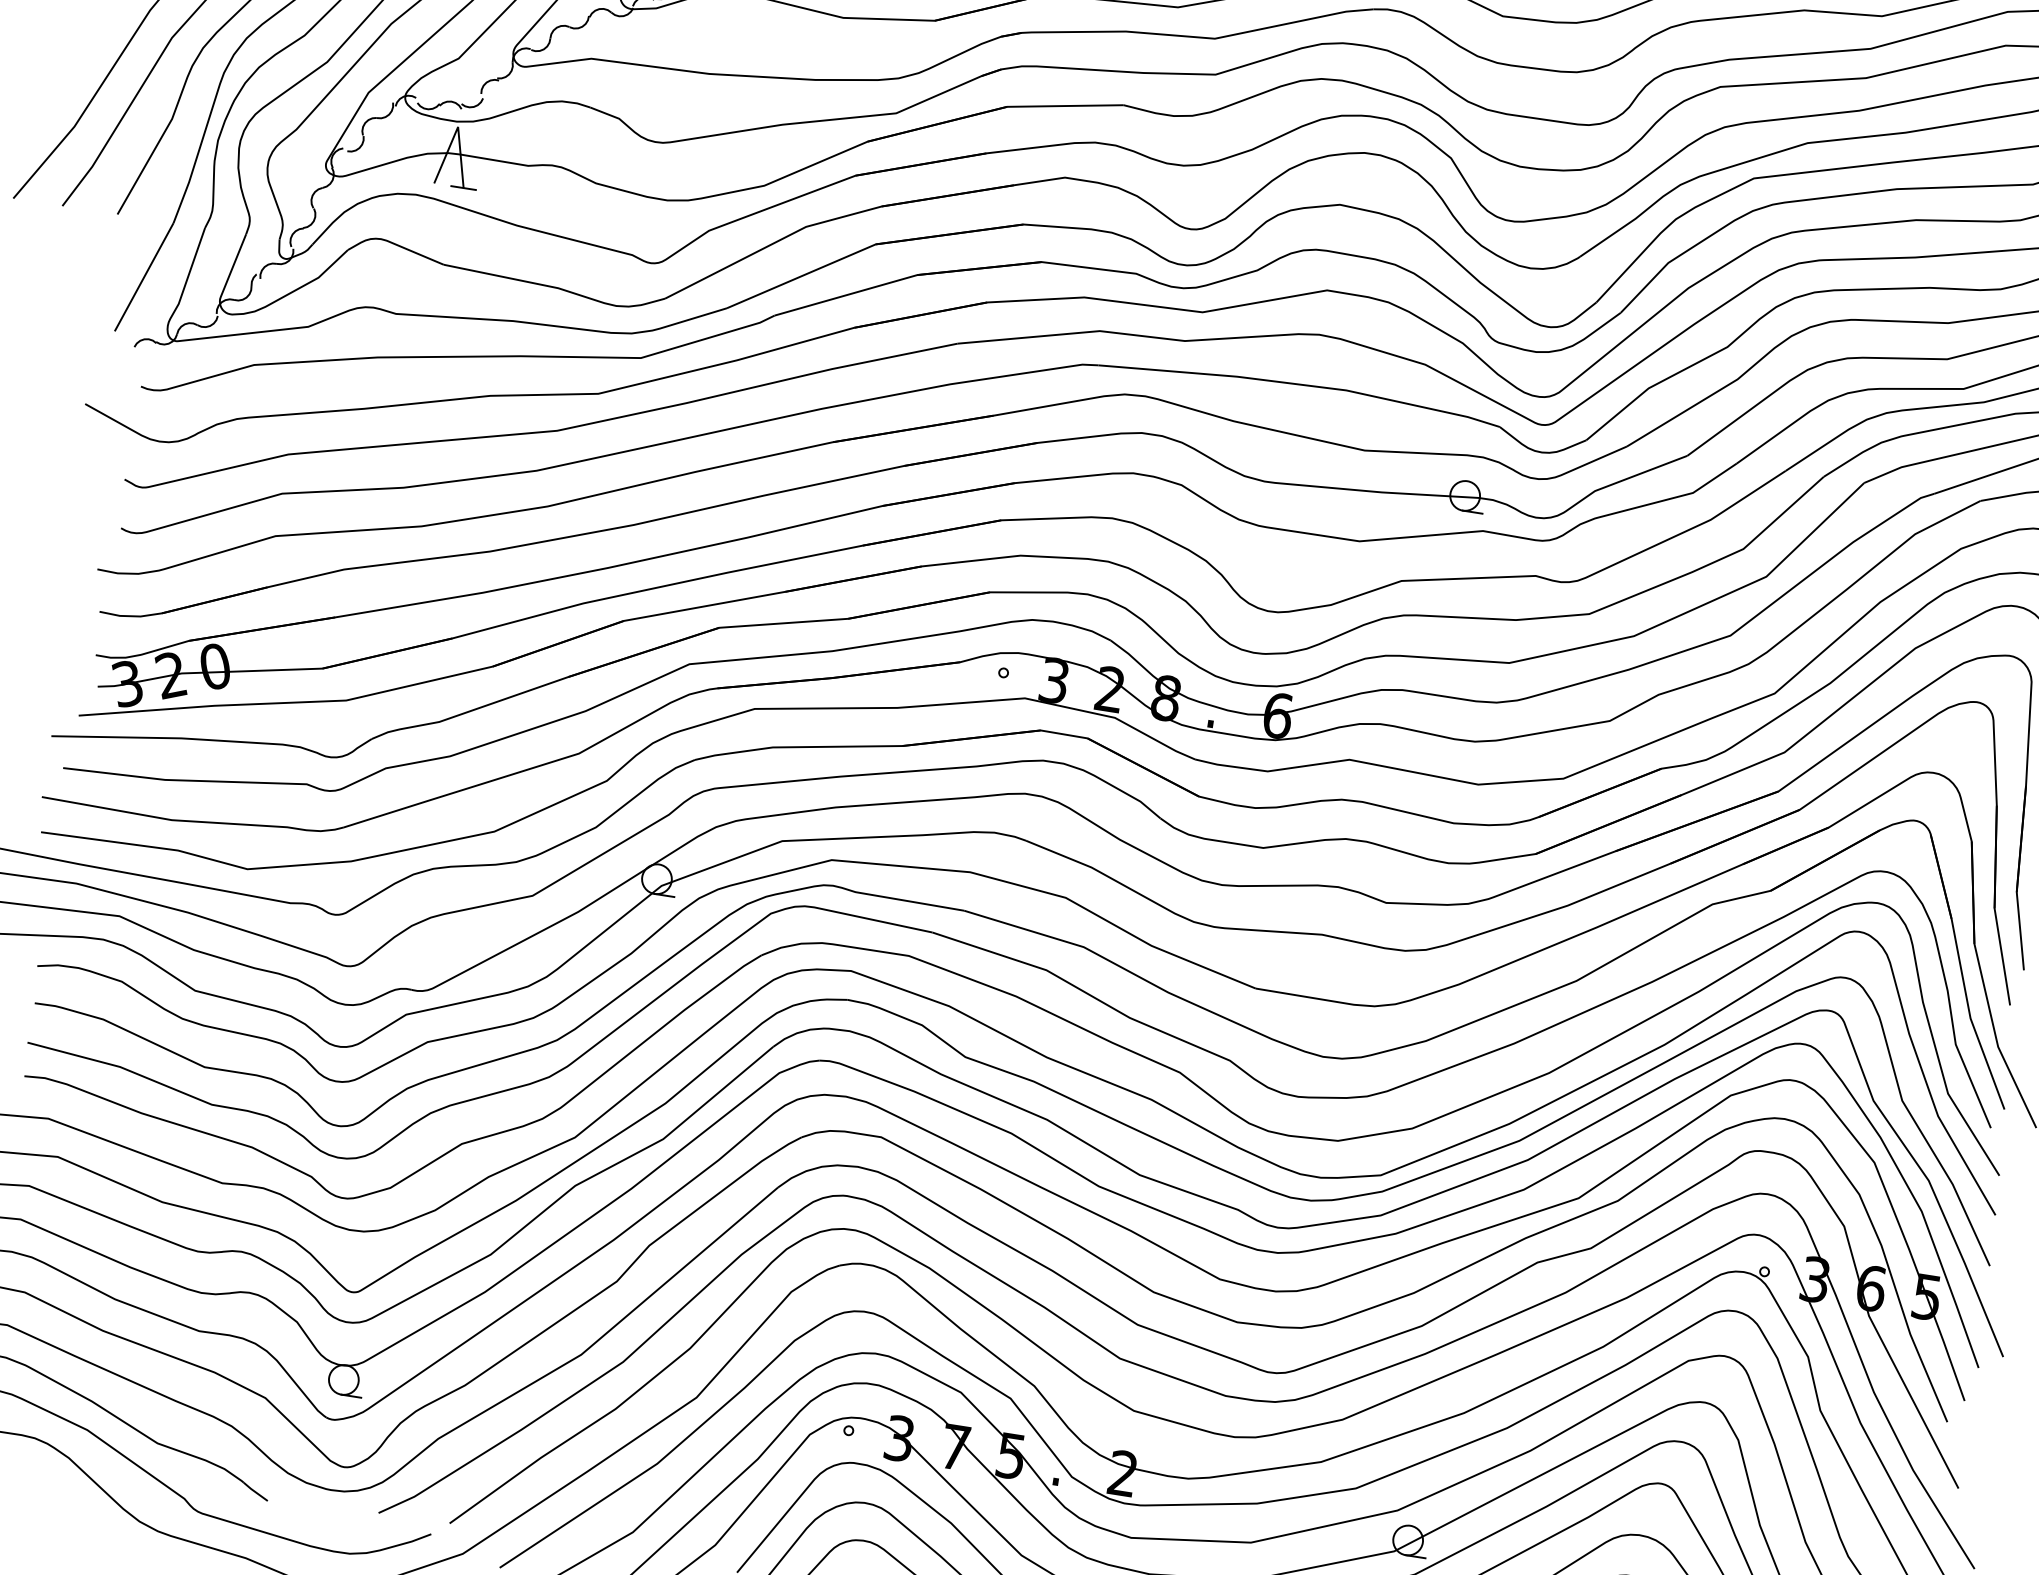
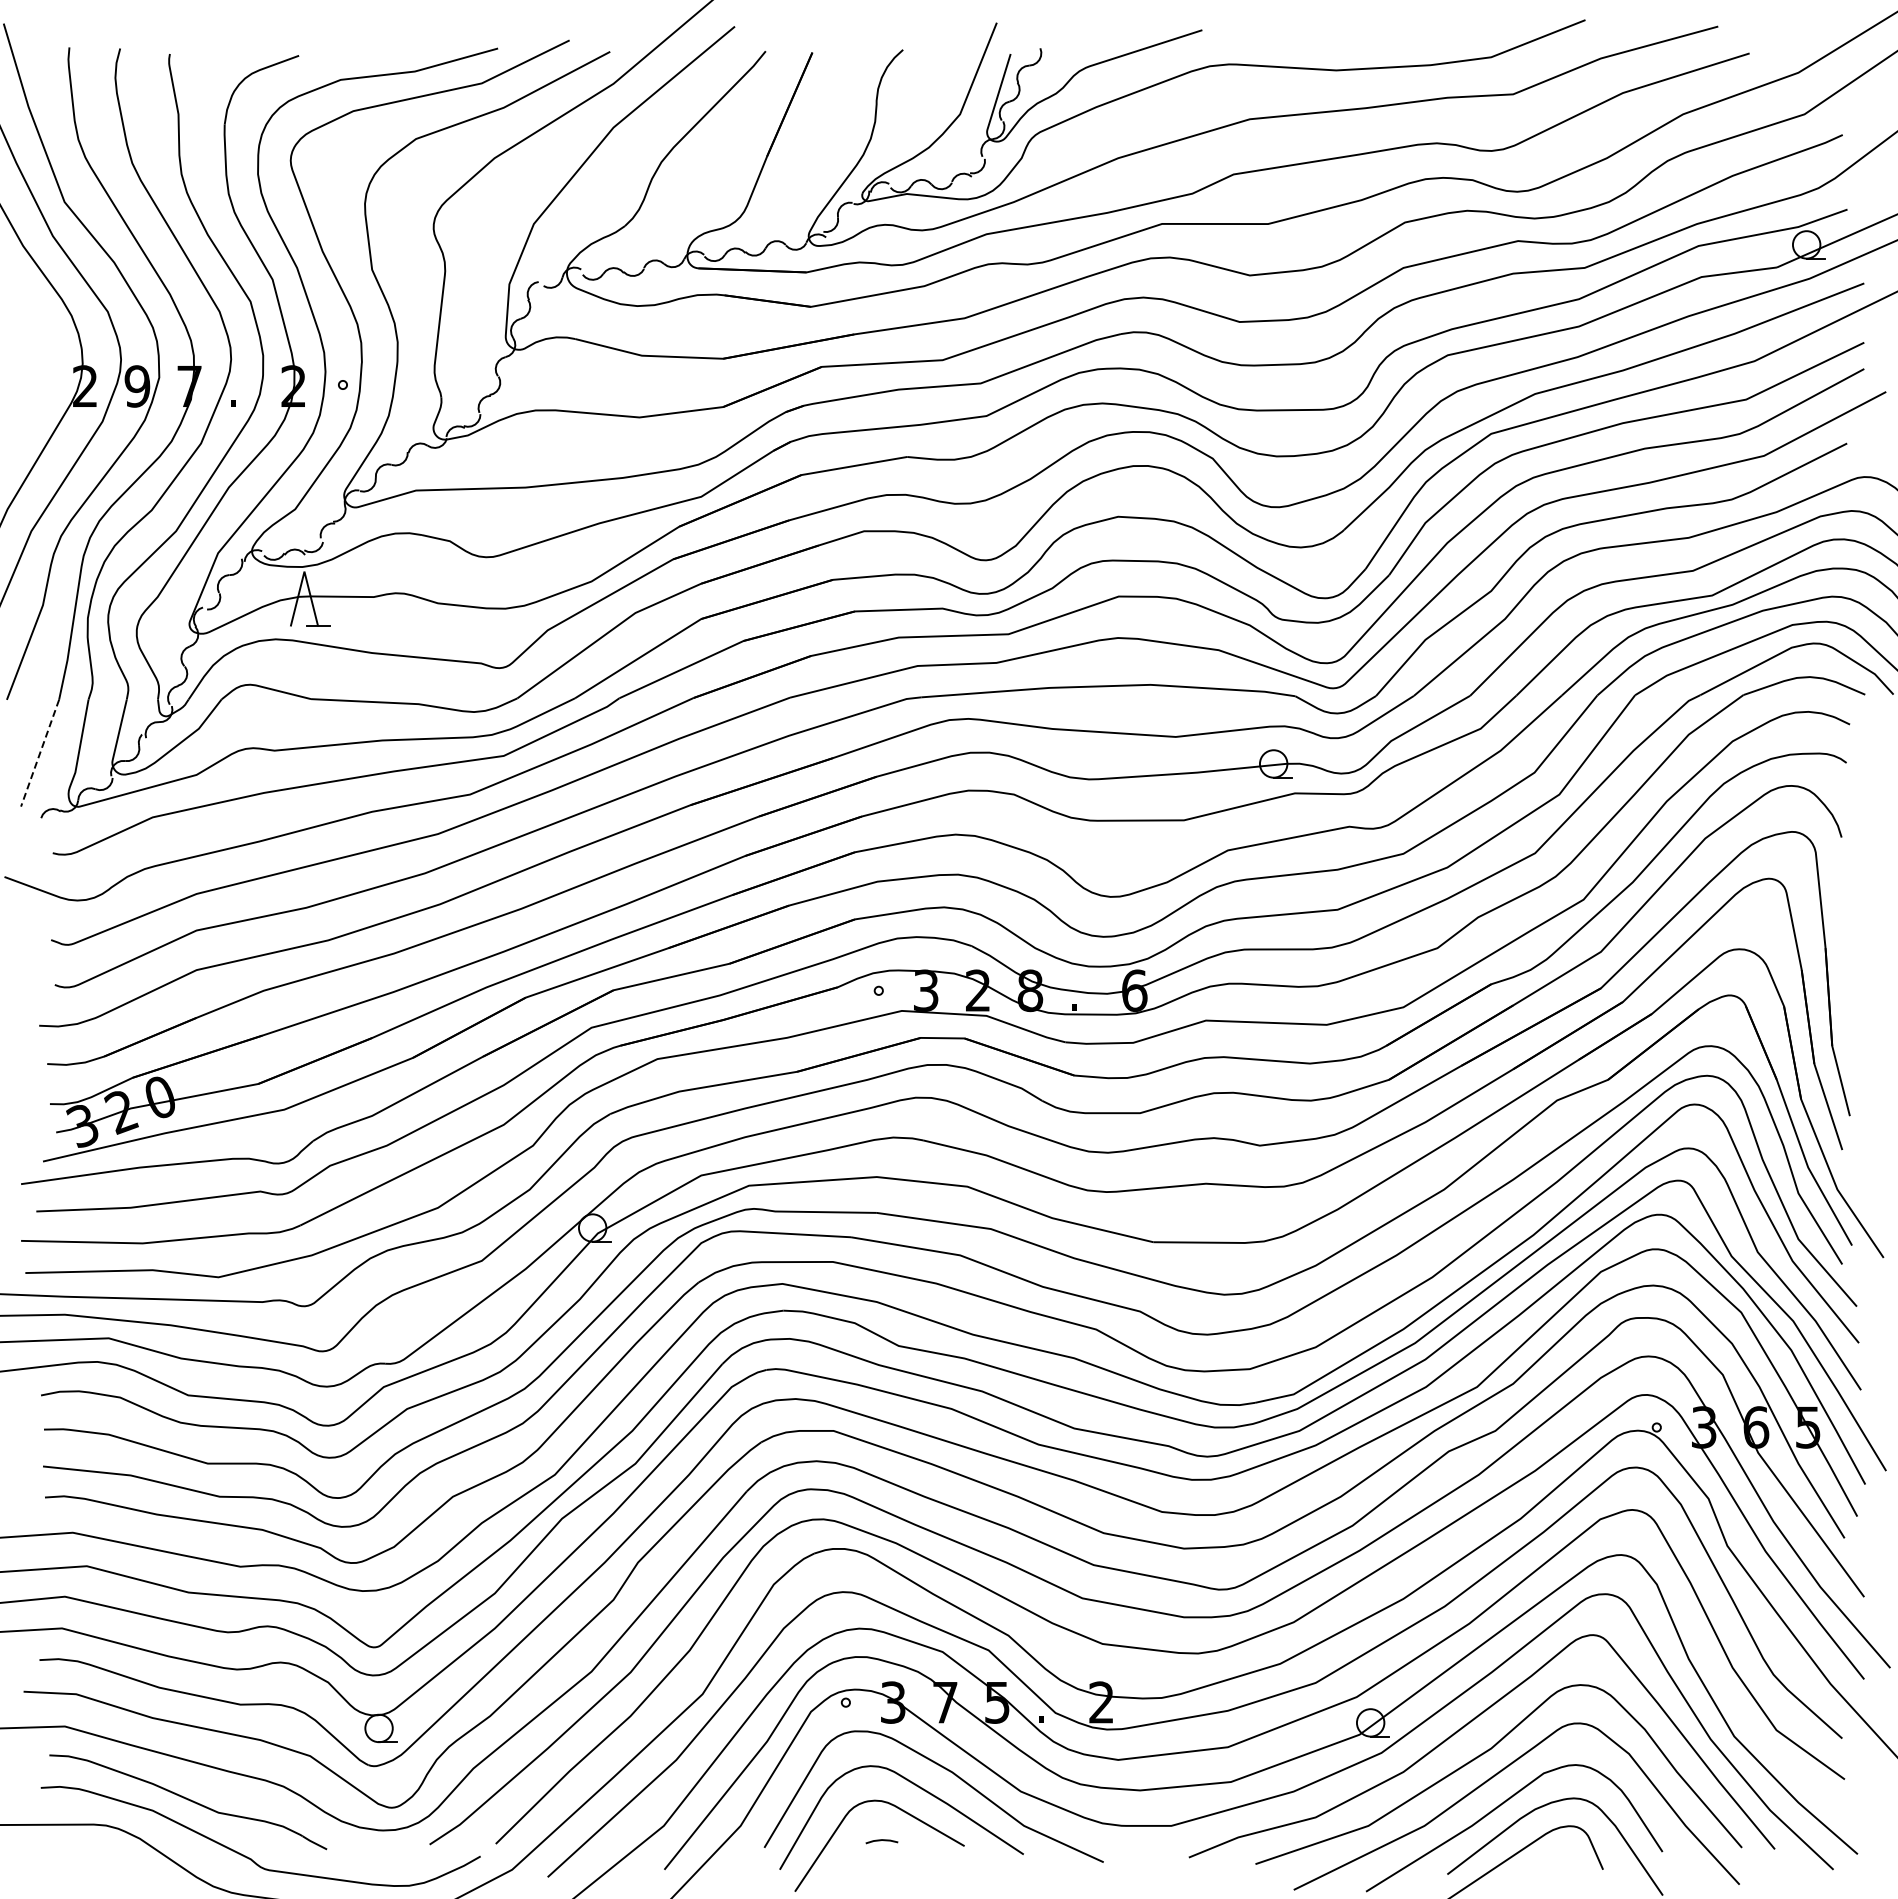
line: (144, 277) -> (40, 753), solid -> dashed

